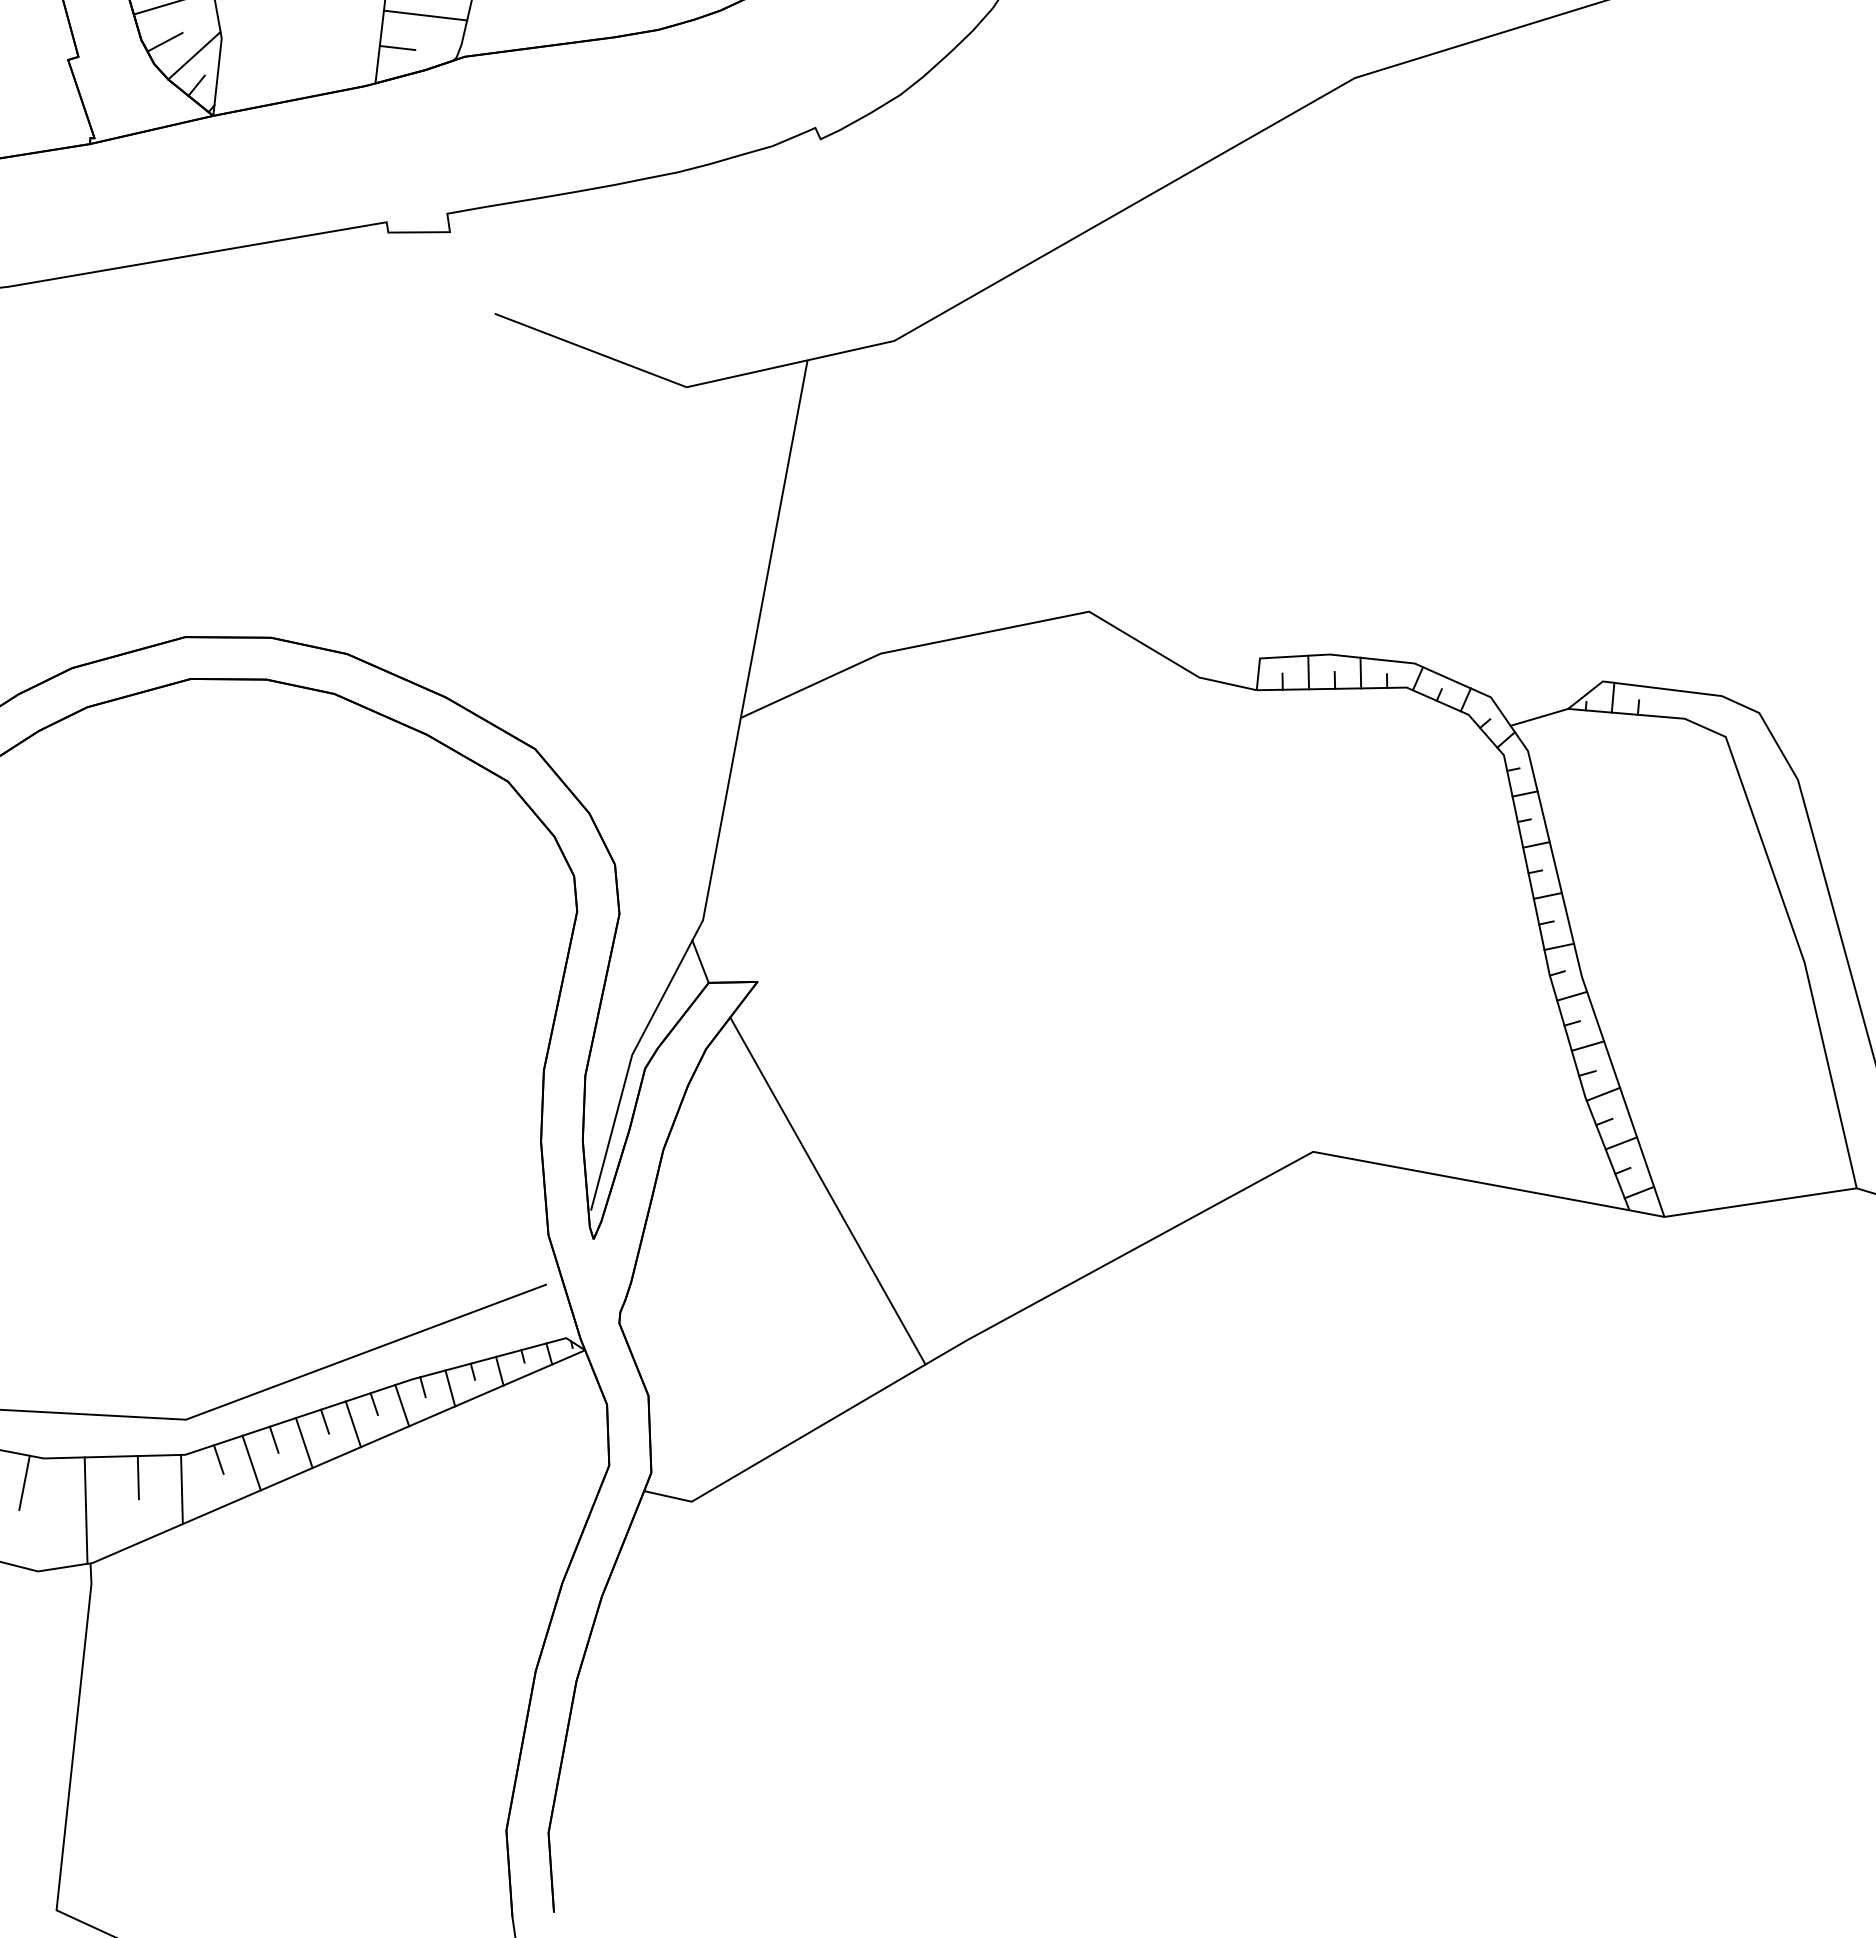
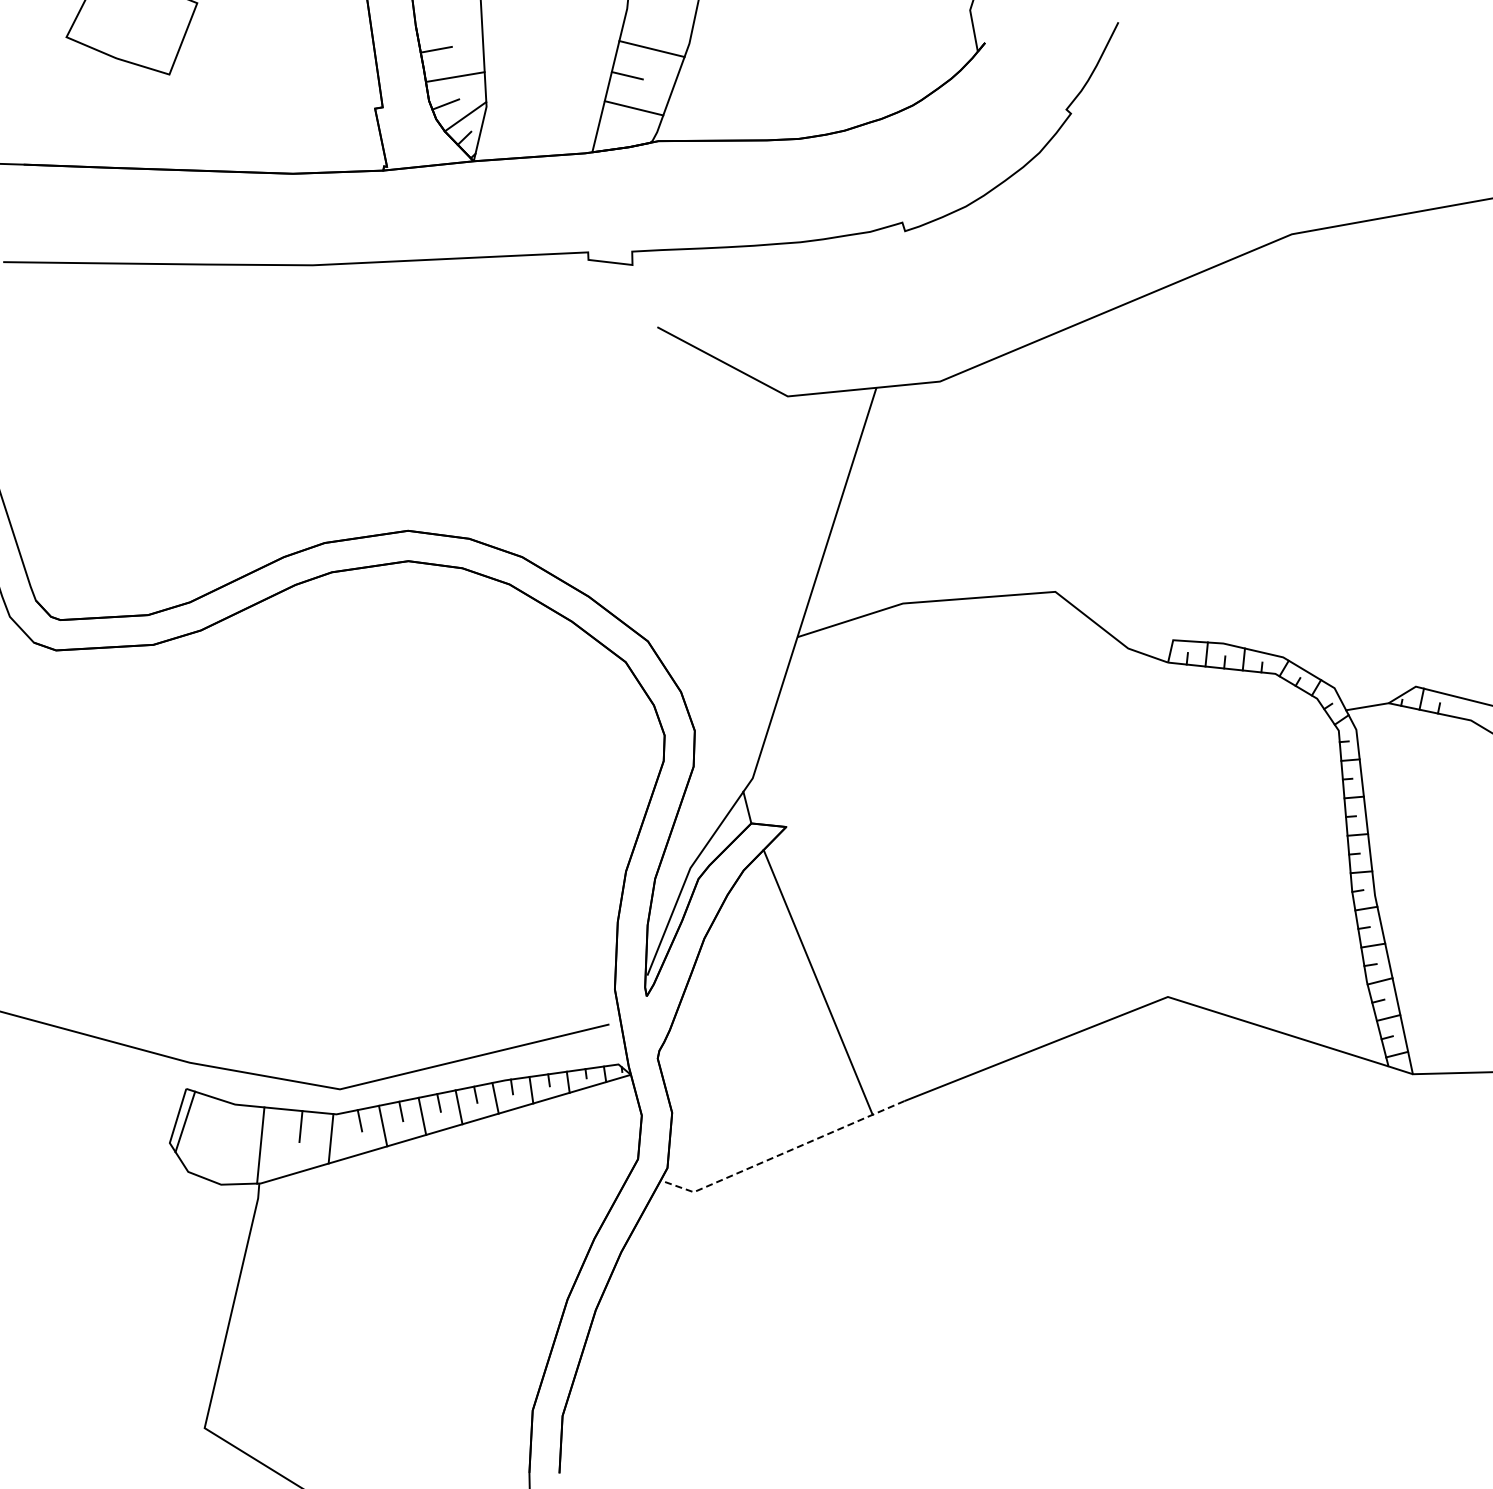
line: (396, 48) -> (610, 129), removed
line: (807, 1433) -> (782, 1153), solid -> dashed
line: (24, 1483) -> (219, 1120), removed

